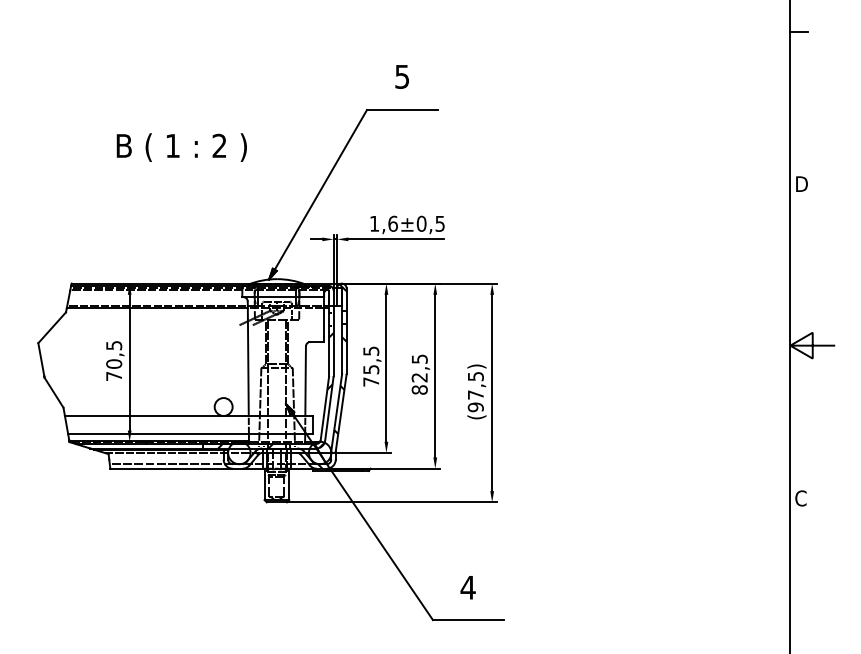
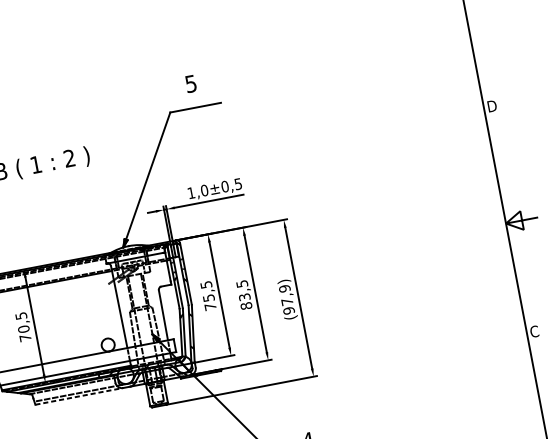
text: (392, 223) -> (204, 190), 1,6 -> 1,0
text: (475, 376) -> (284, 288), (97,5) -> (97,9)
text: (419, 377) -> (244, 297), 82,5 -> 83,5
line: (172, 468) -> (79, 396), solid -> dashed

